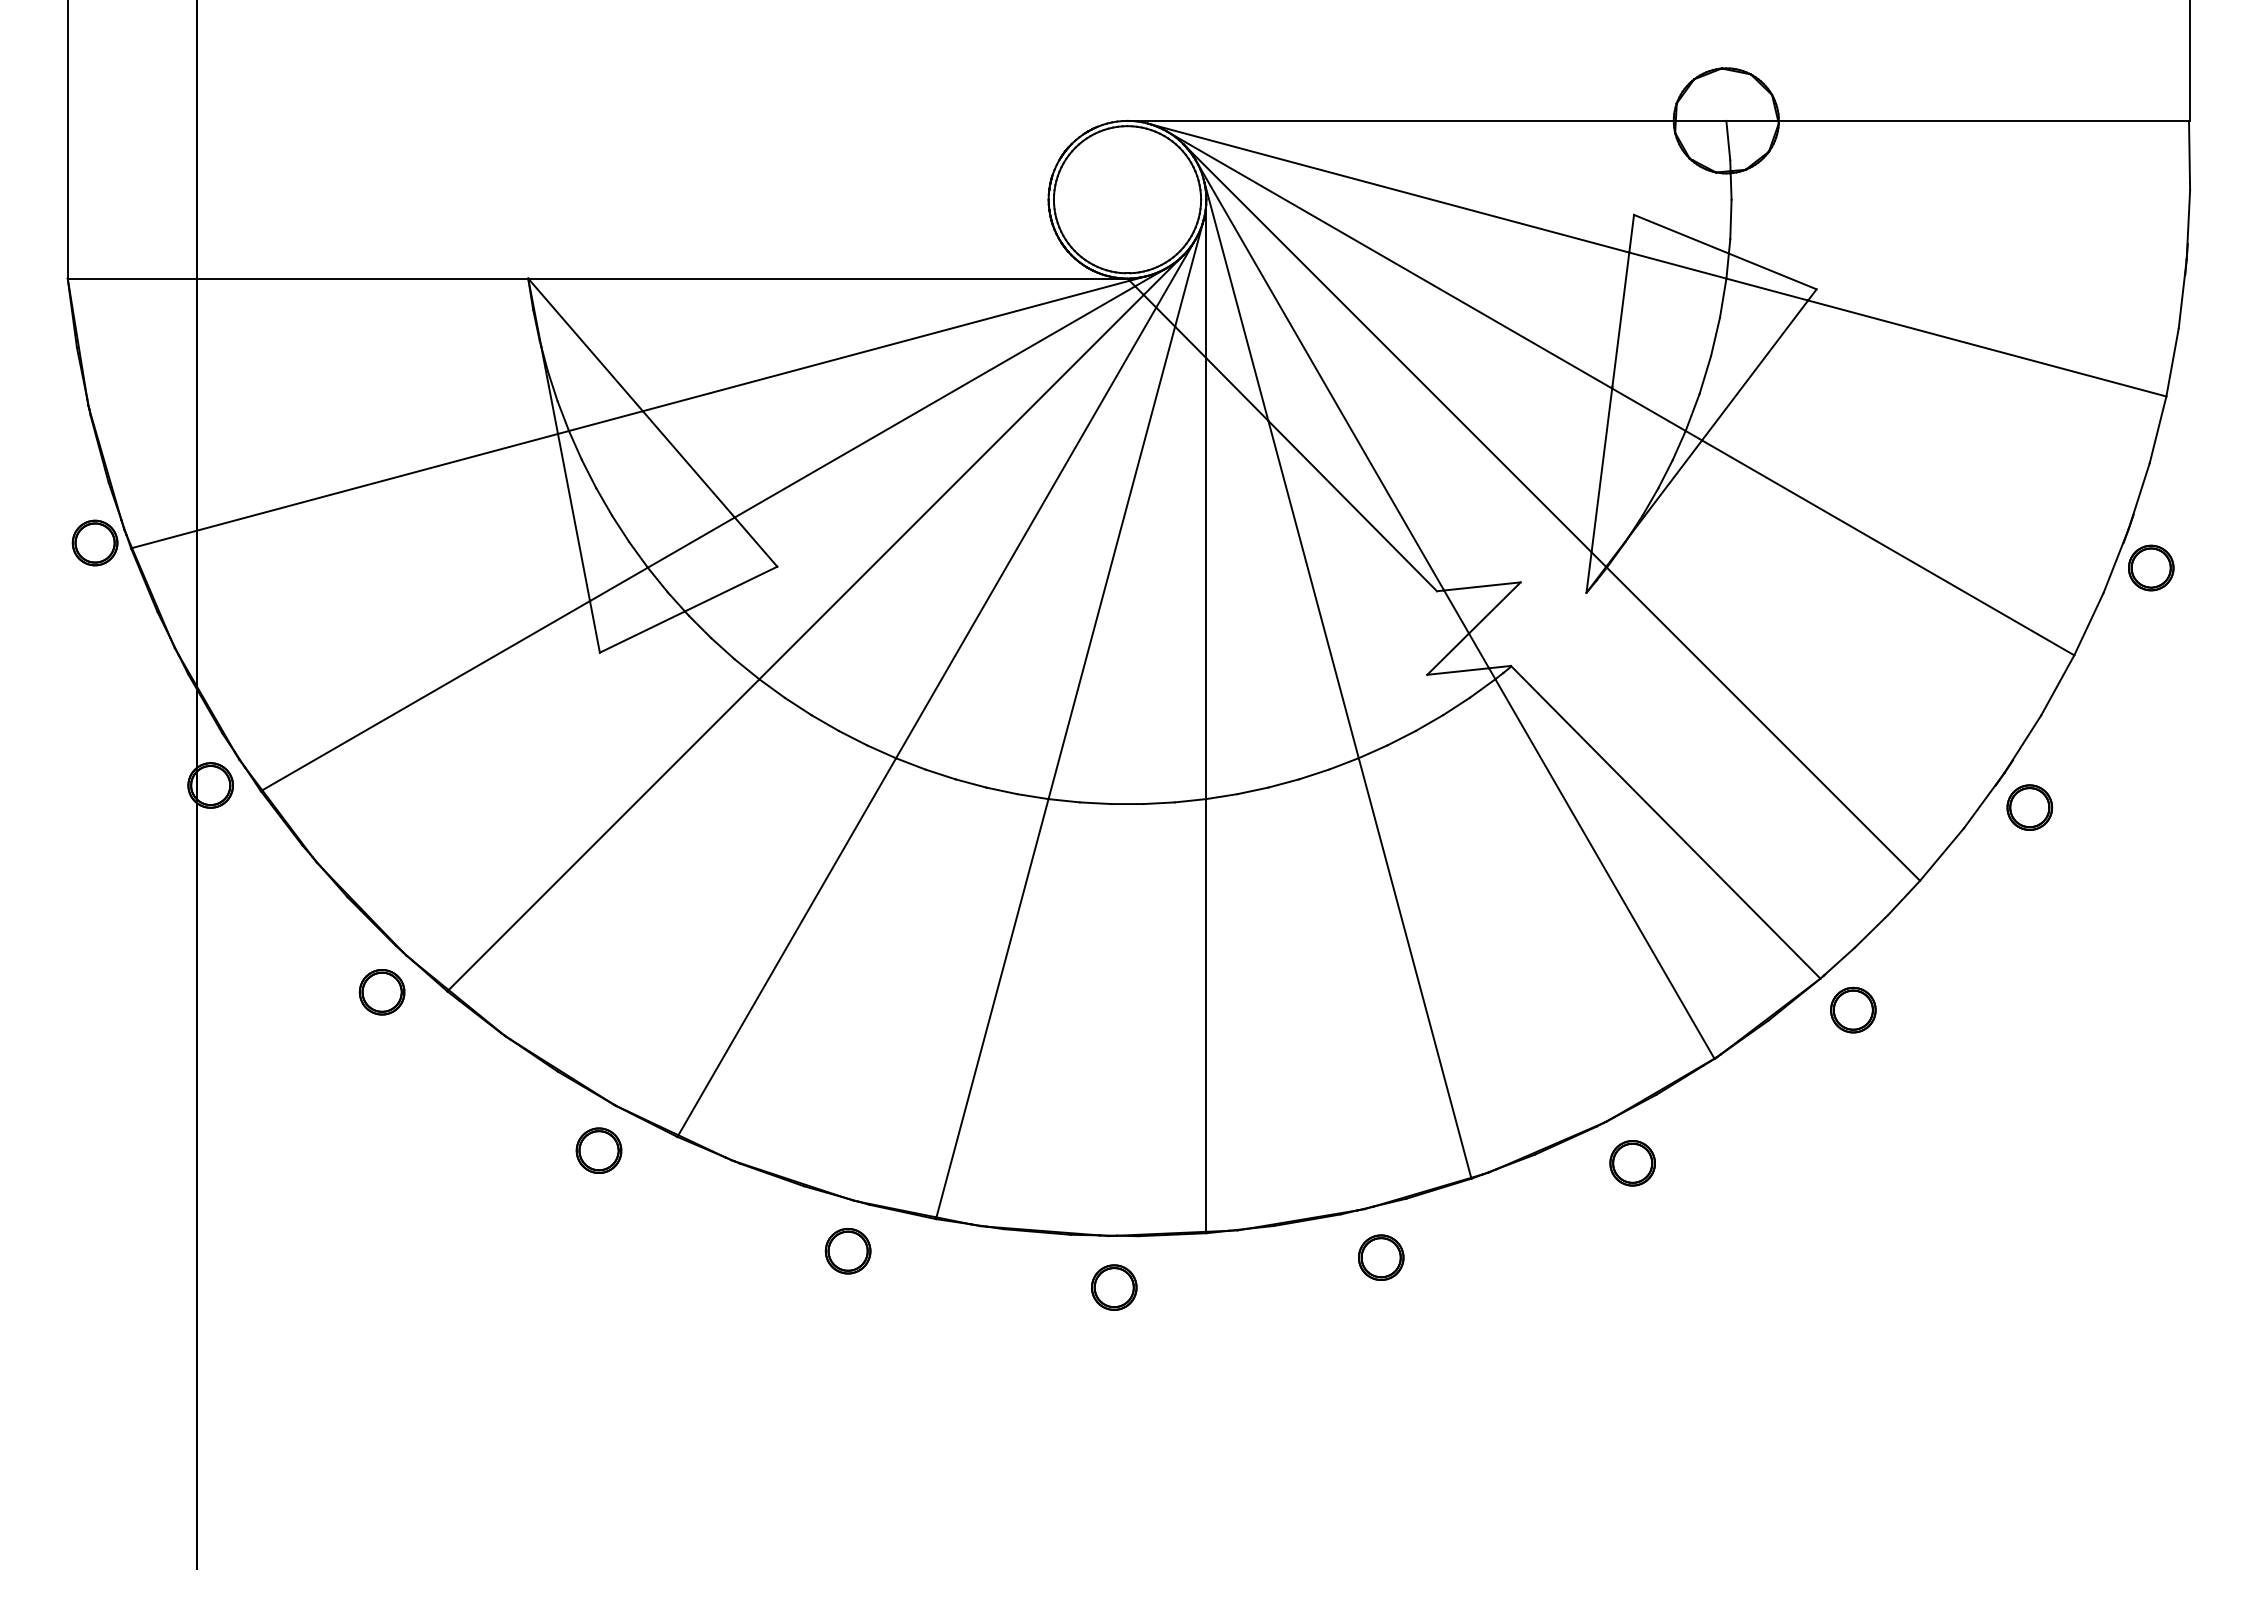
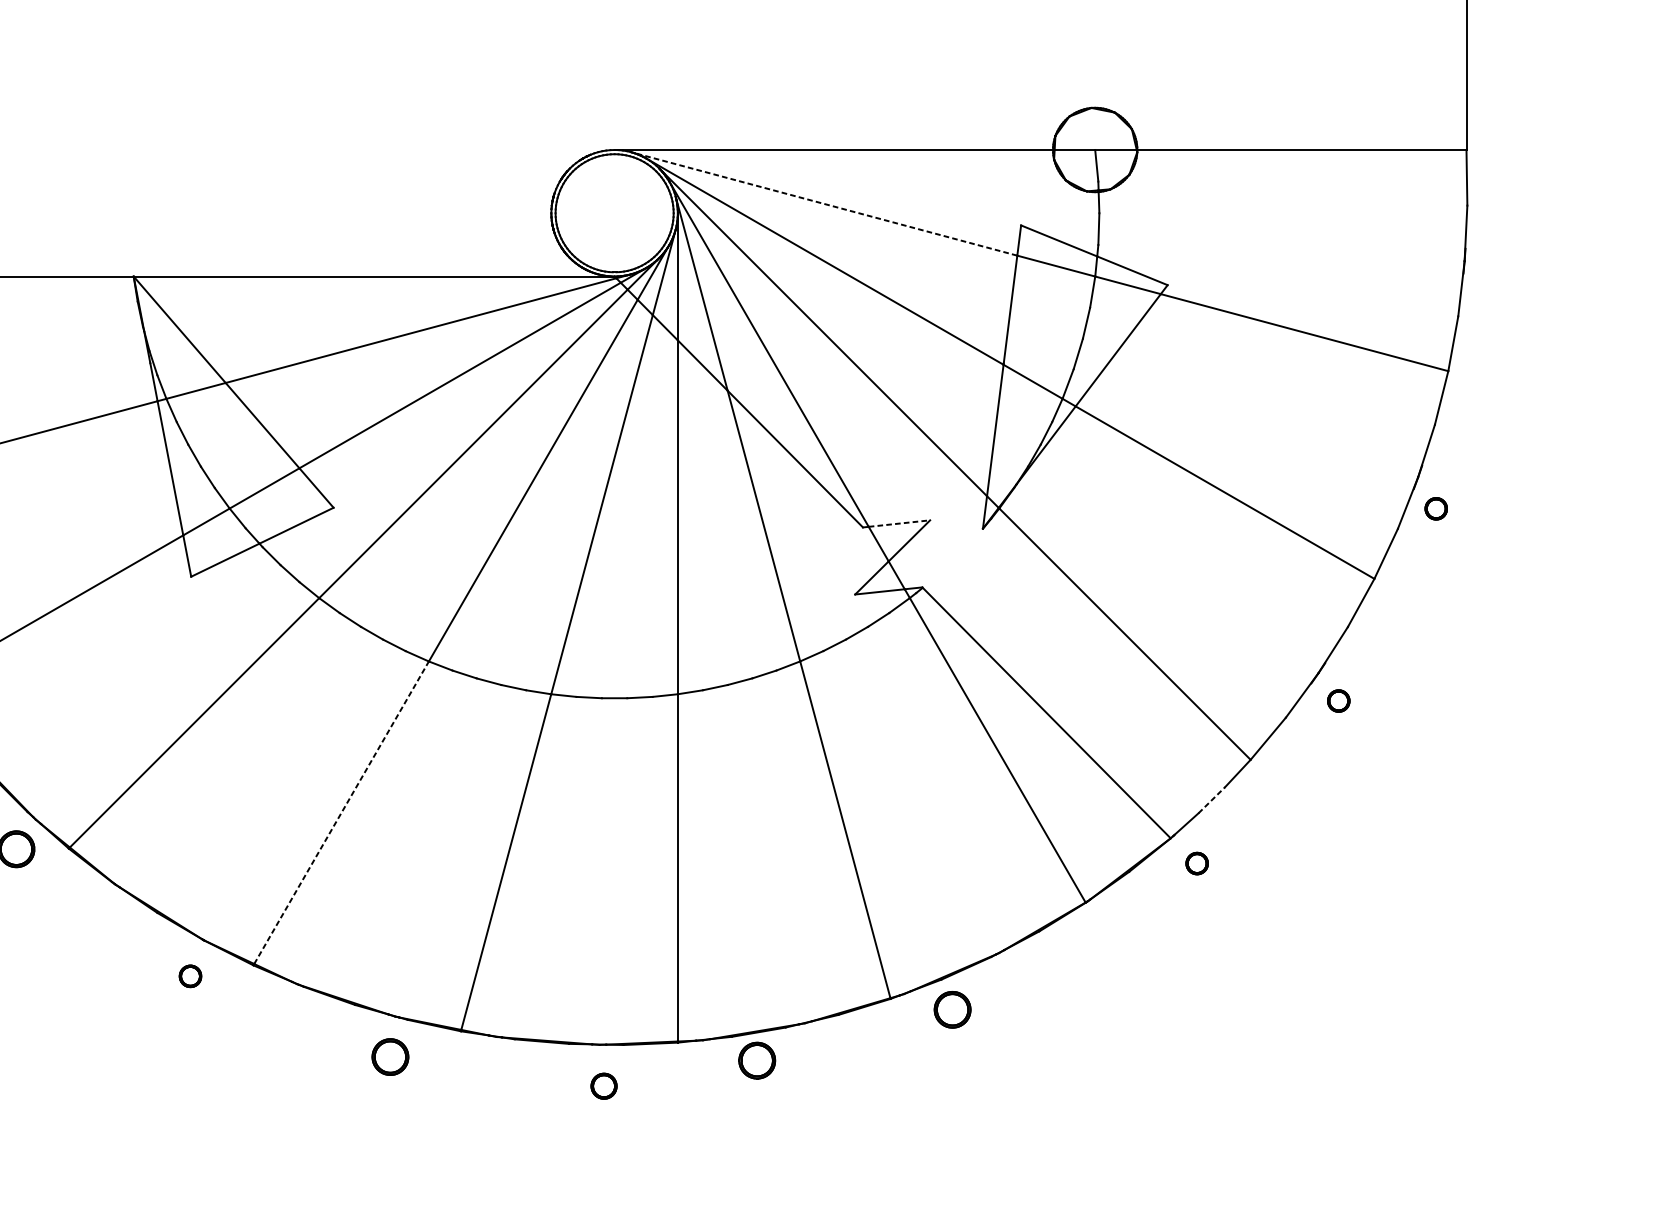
line: (1388, 187) -> (824, 203), solid -> dashed
part: (2151, 567) -> (1436, 508), size x0.6
line: (1482, 586) -> (899, 523), solid -> dashed
part: (2029, 807) -> (1338, 700), size x0.6
line: (1872, 930) -> (1212, 799), solid -> dashed
line: (787, 946) -> (341, 812), solid -> dashed
part: (1853, 1009) -> (1197, 863), size x0.6
part: (598, 1150) -> (190, 976), size x0.6
part: (1632, 1163) -> (952, 1009), moved
part: (1381, 1257) -> (757, 1060), moved
part: (1114, 1287) -> (604, 1086), size x0.7

